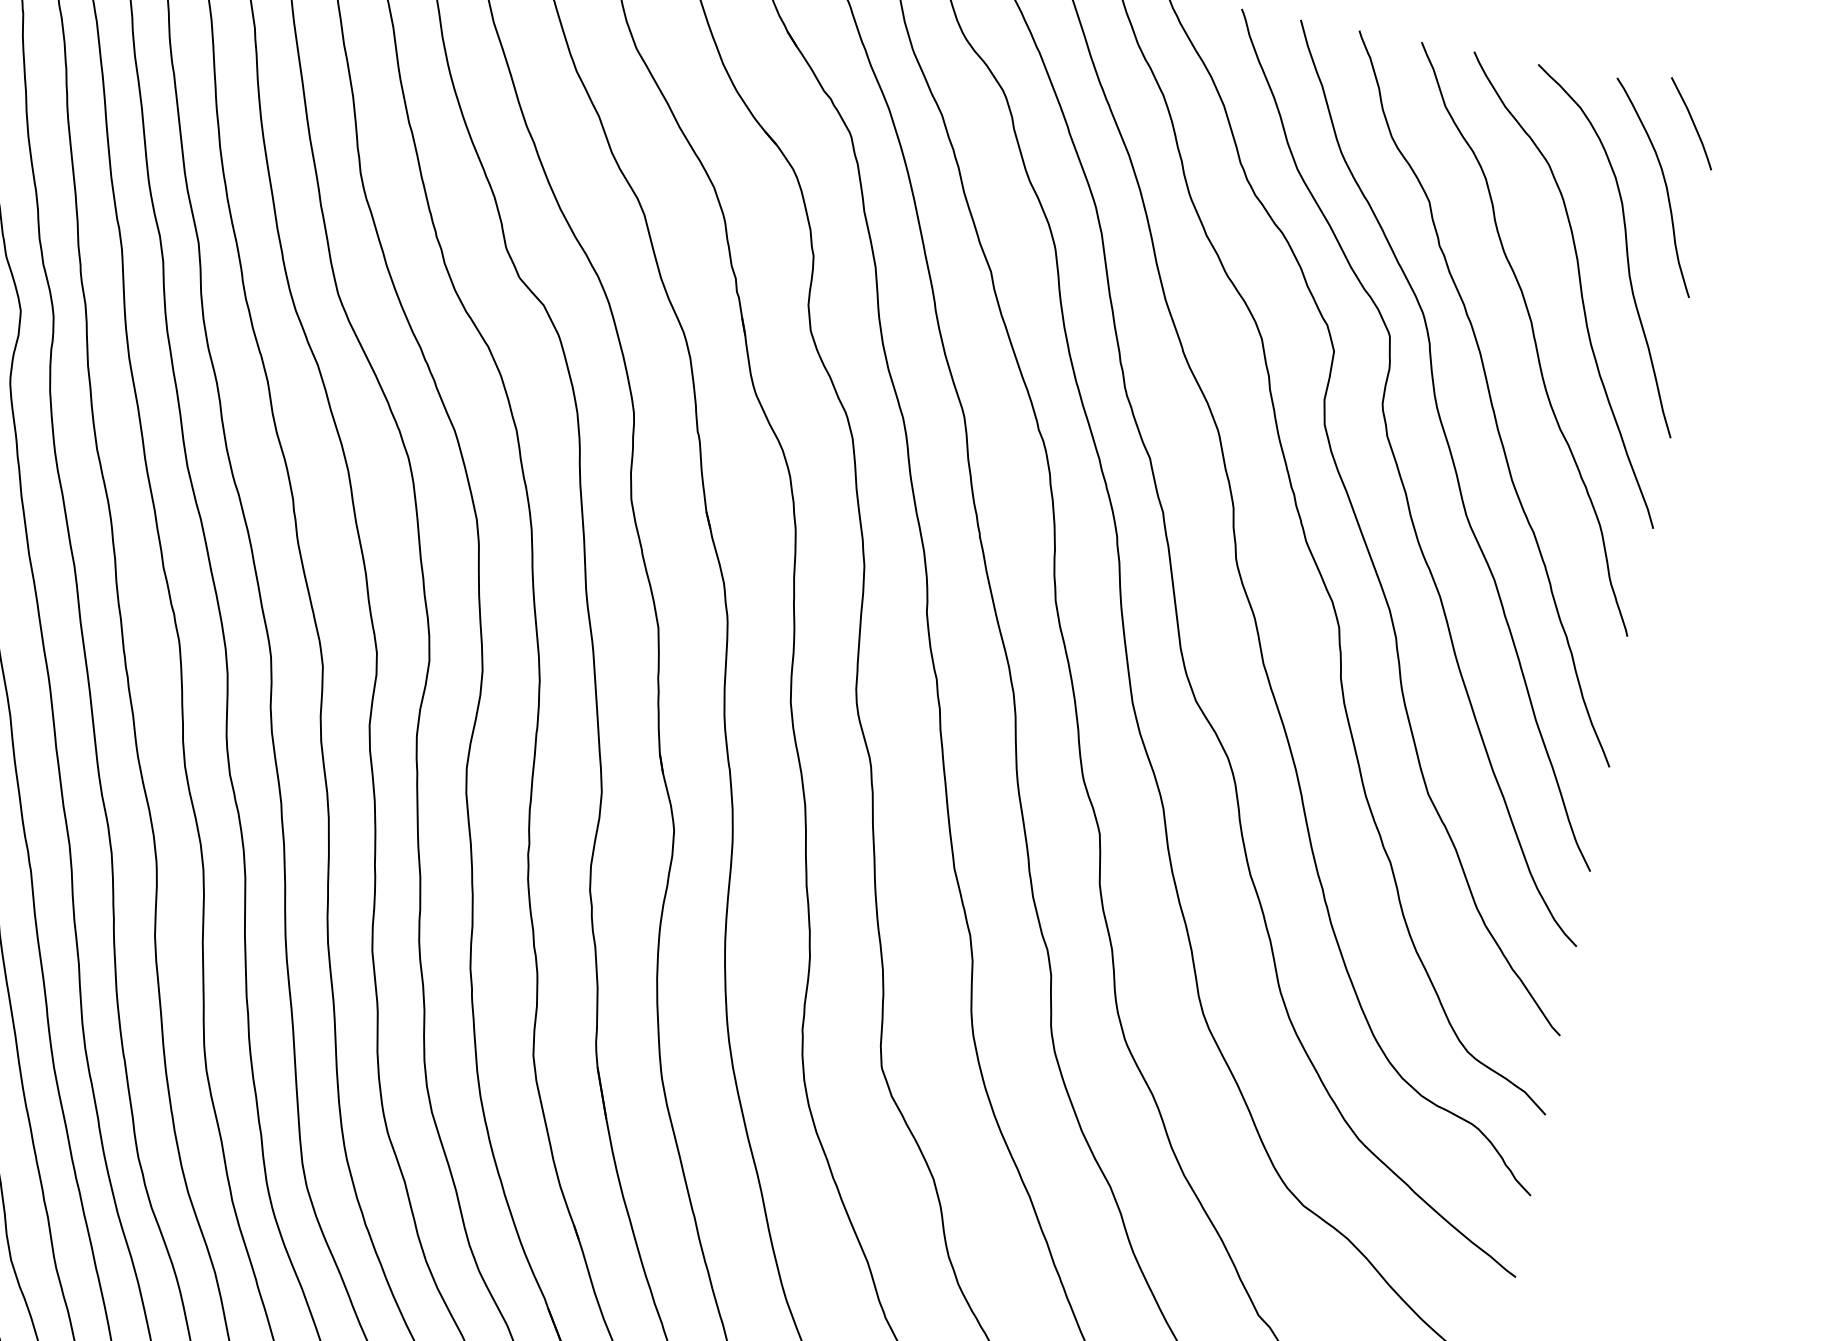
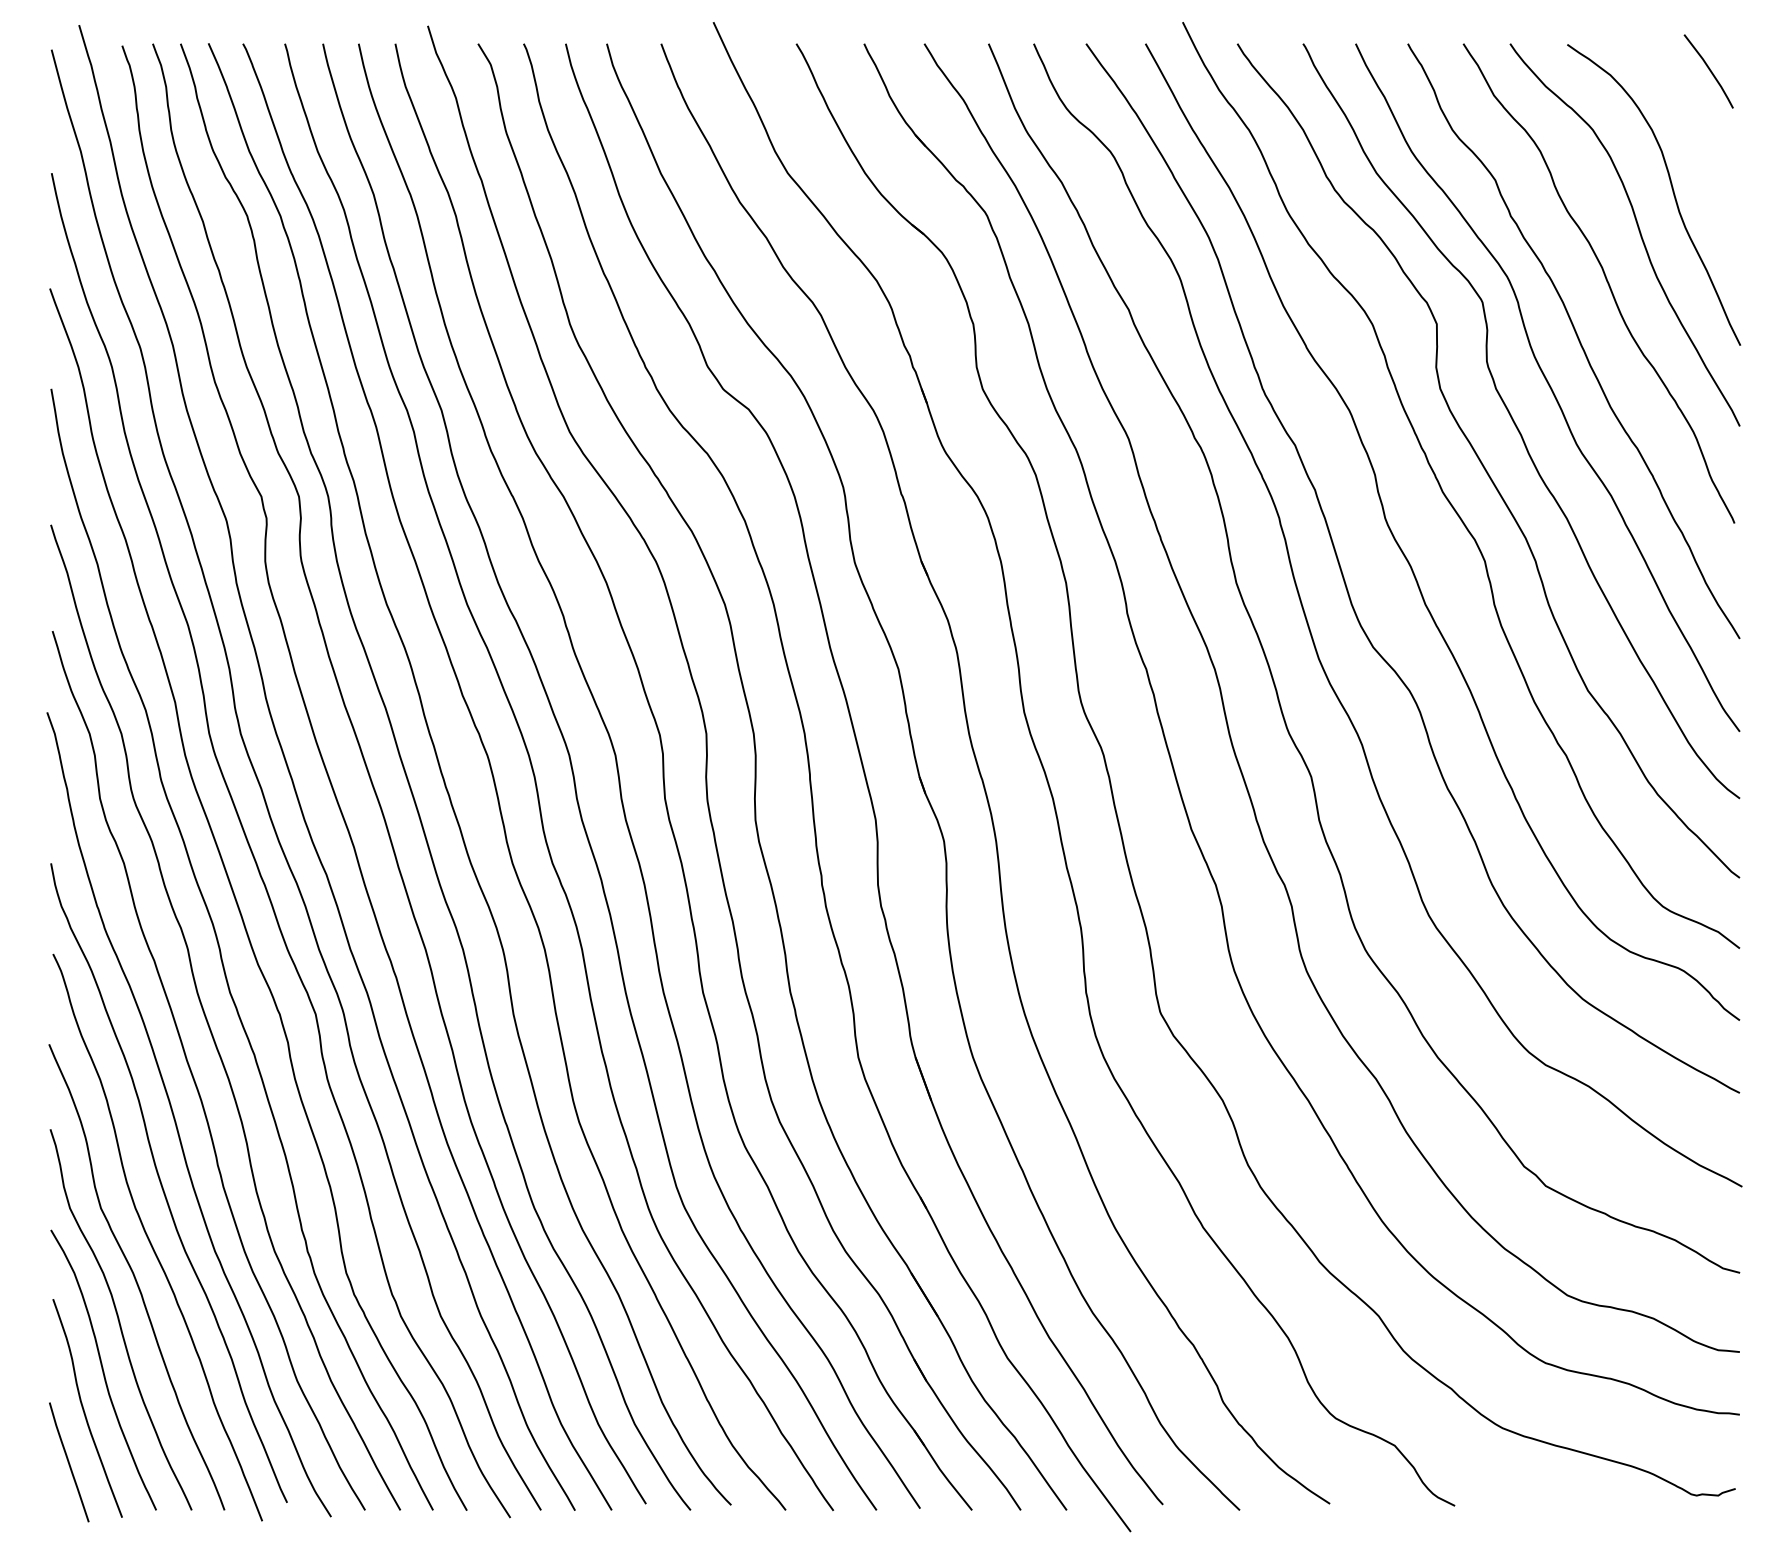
curve: (1664, 185) -> (1695, 128), removed

